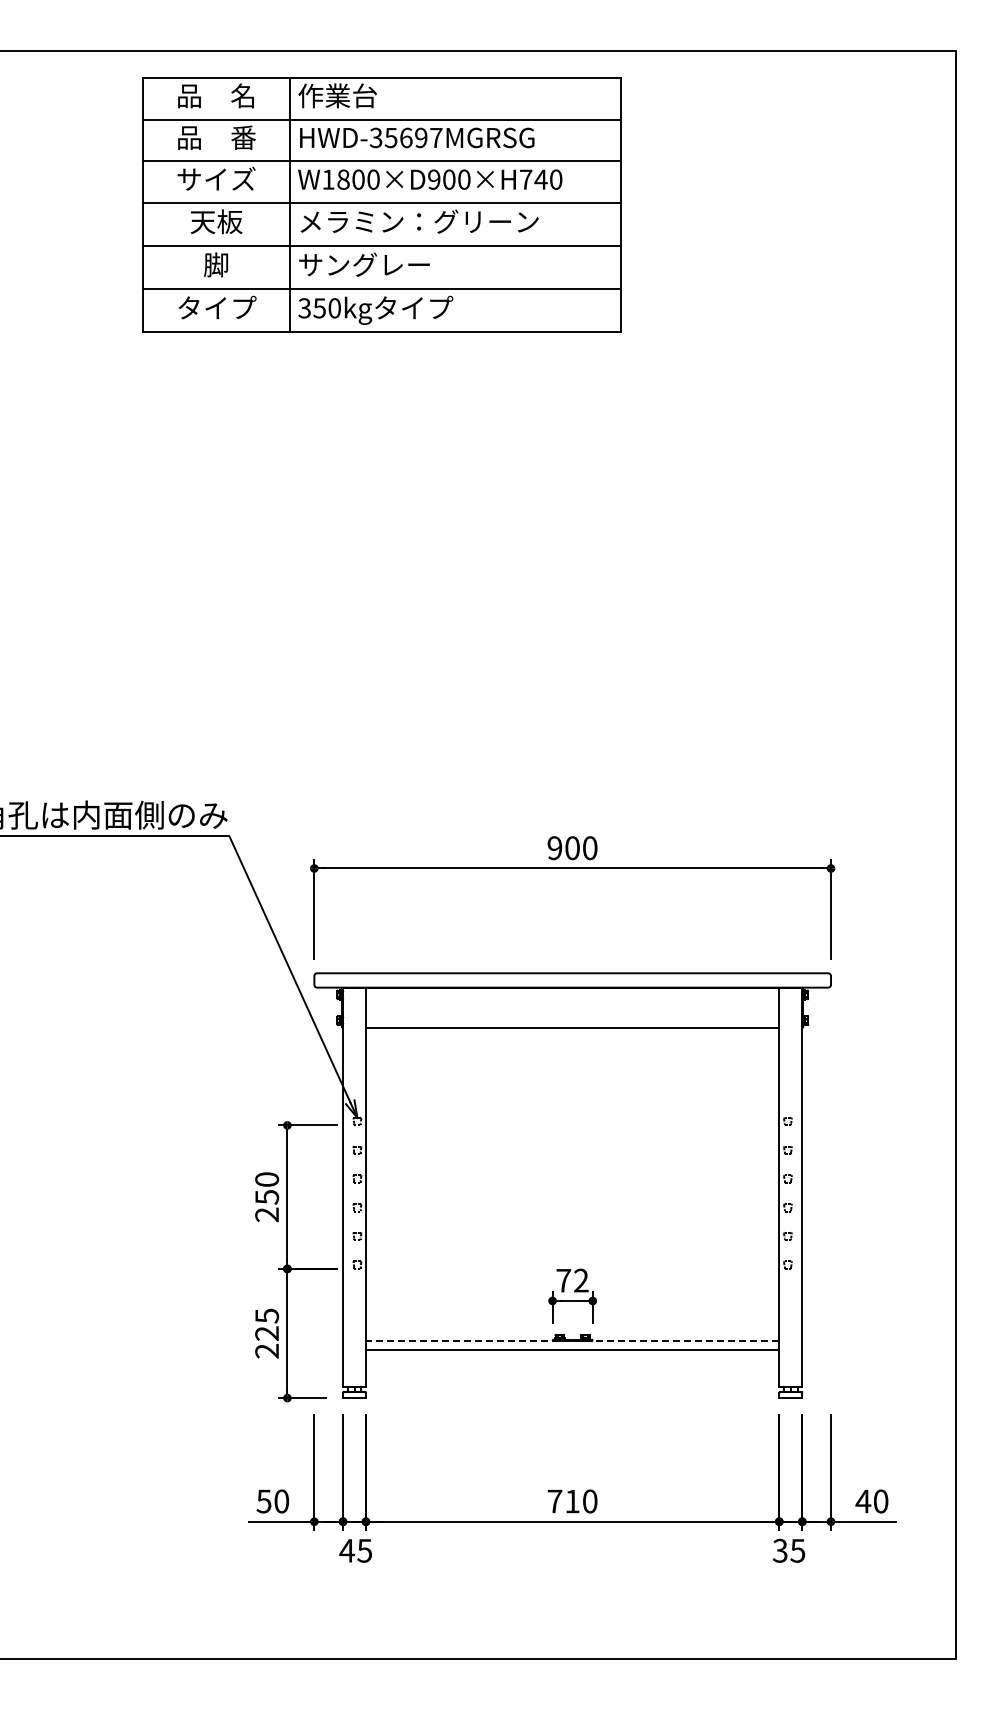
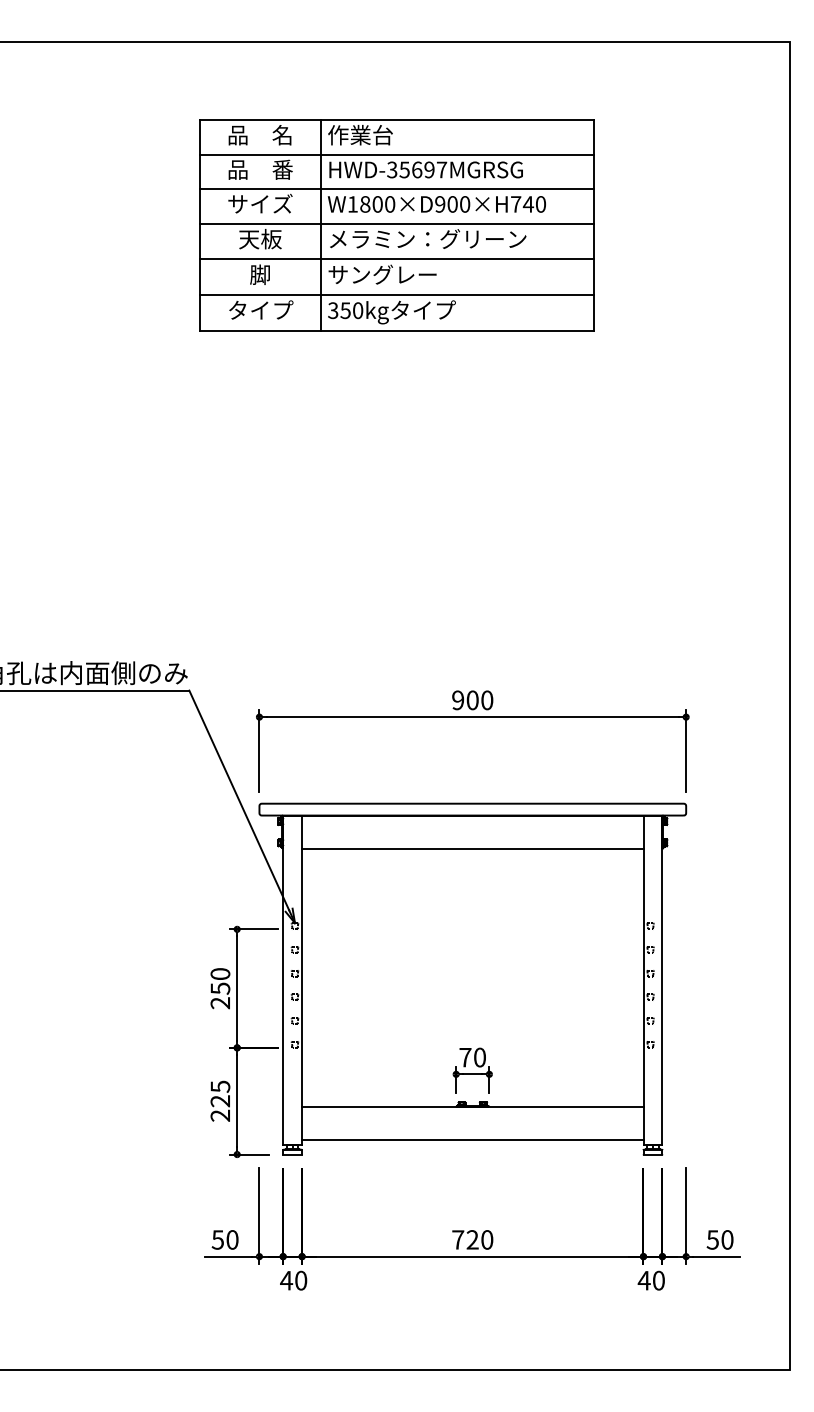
part: (381, 204) -> (396, 224), moved
text: (581, 1280) -> (480, 1057), 72 -> 70
line: (572, 1340) -> (472, 1106), dashed -> solid
line: (572, 1349) -> (472, 1140), moved
text: (572, 1501) -> (472, 1239), 710 -> 720
text: (863, 1501) -> (712, 1239), 40 -> 50
text: (364, 1550) -> (300, 1280), 45 -> 40
text: (788, 1550) -> (651, 1280), 35 -> 40

